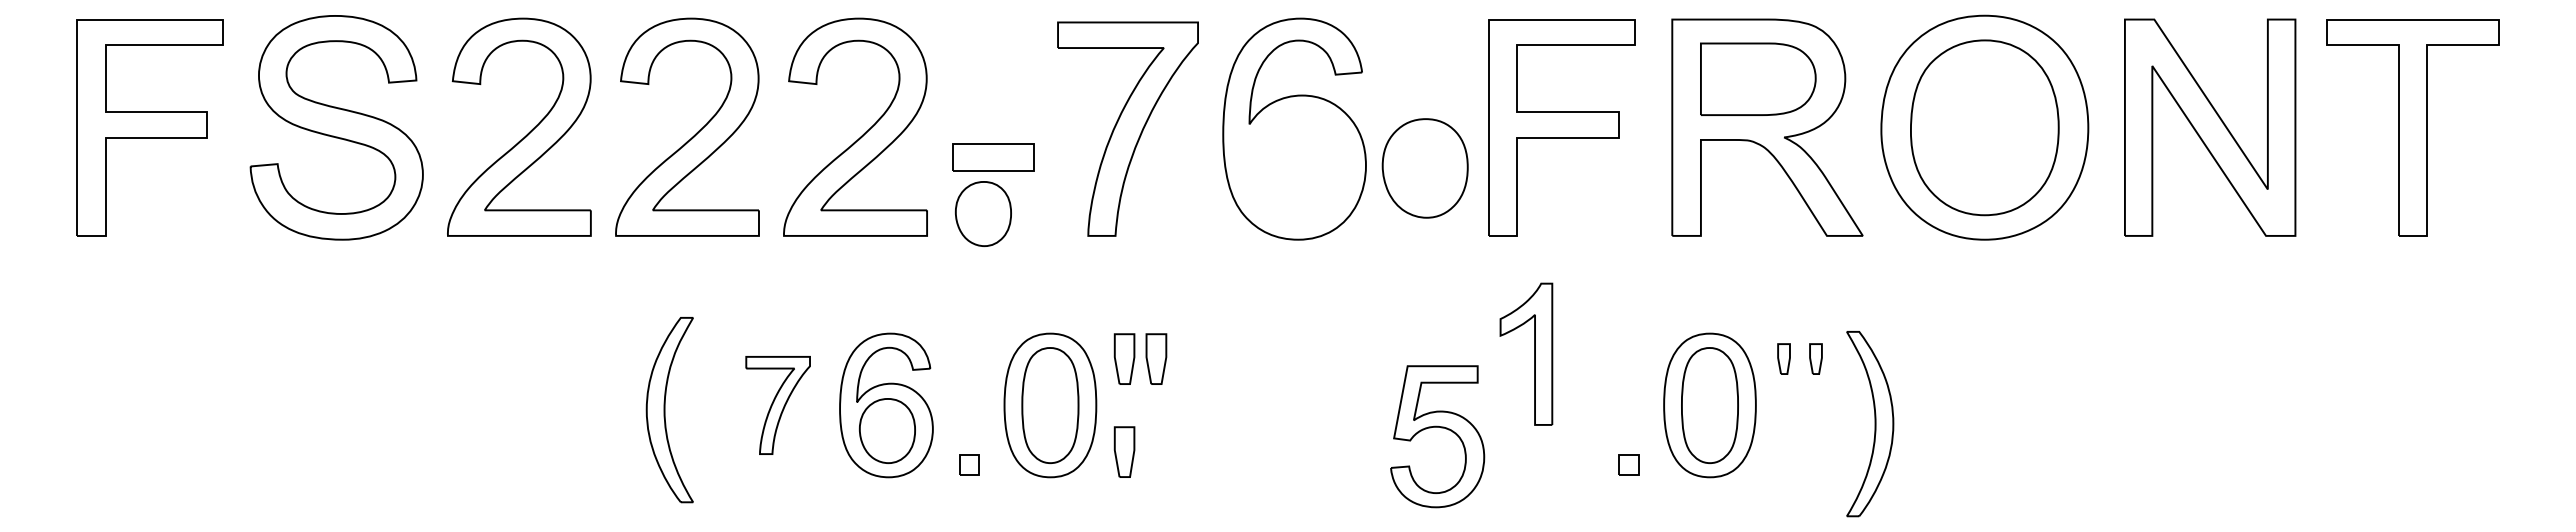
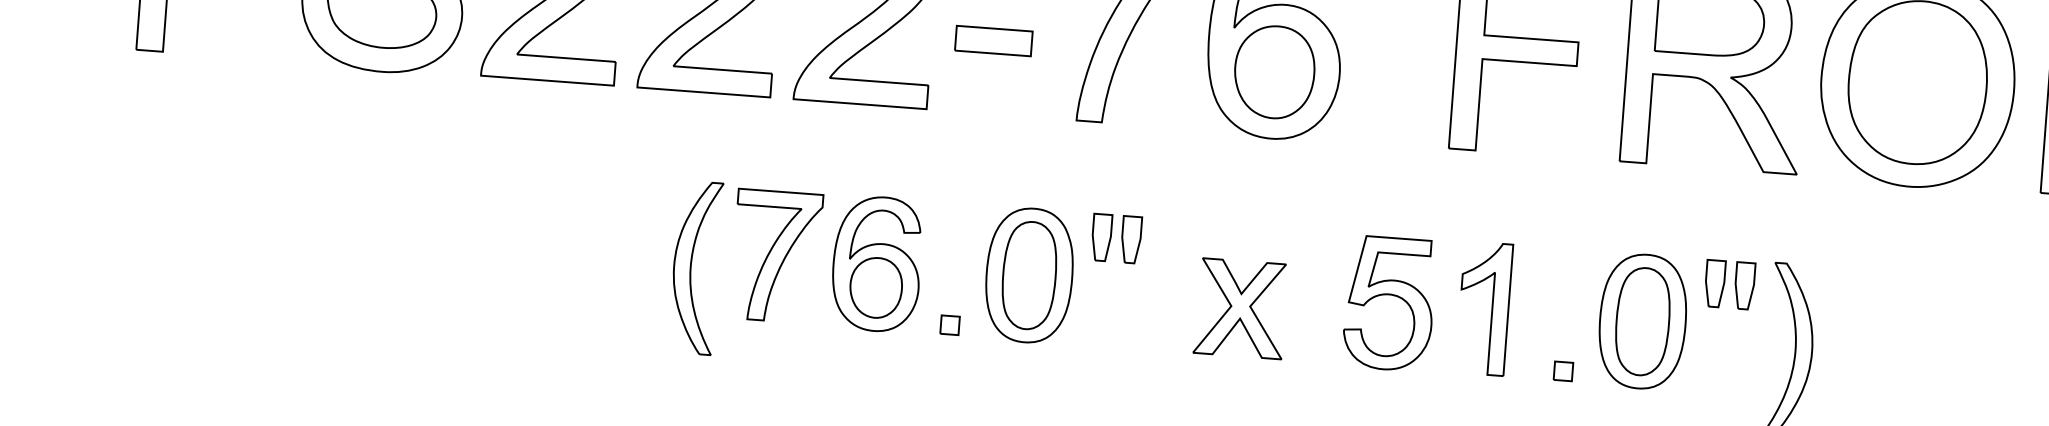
part: (1424, 168) -> (1273, 72), moved
part: (982, 213) -> (979, 92), removed
part: (1534, 353) -> (1491, 308), moved
part: (1783, 358) -> (1714, 283), size x1.67
part: (1815, 358) -> (1744, 285), size x1.67
part: (777, 405) -> (775, 256), size x1.43
part: (669, 410) -> (695, 268), moved
part: (1278, 423) -> (1240, 308), added
part: (1441, 428) -> (1393, 296), moved
part: (1124, 451) -> (1095, 323), removed

